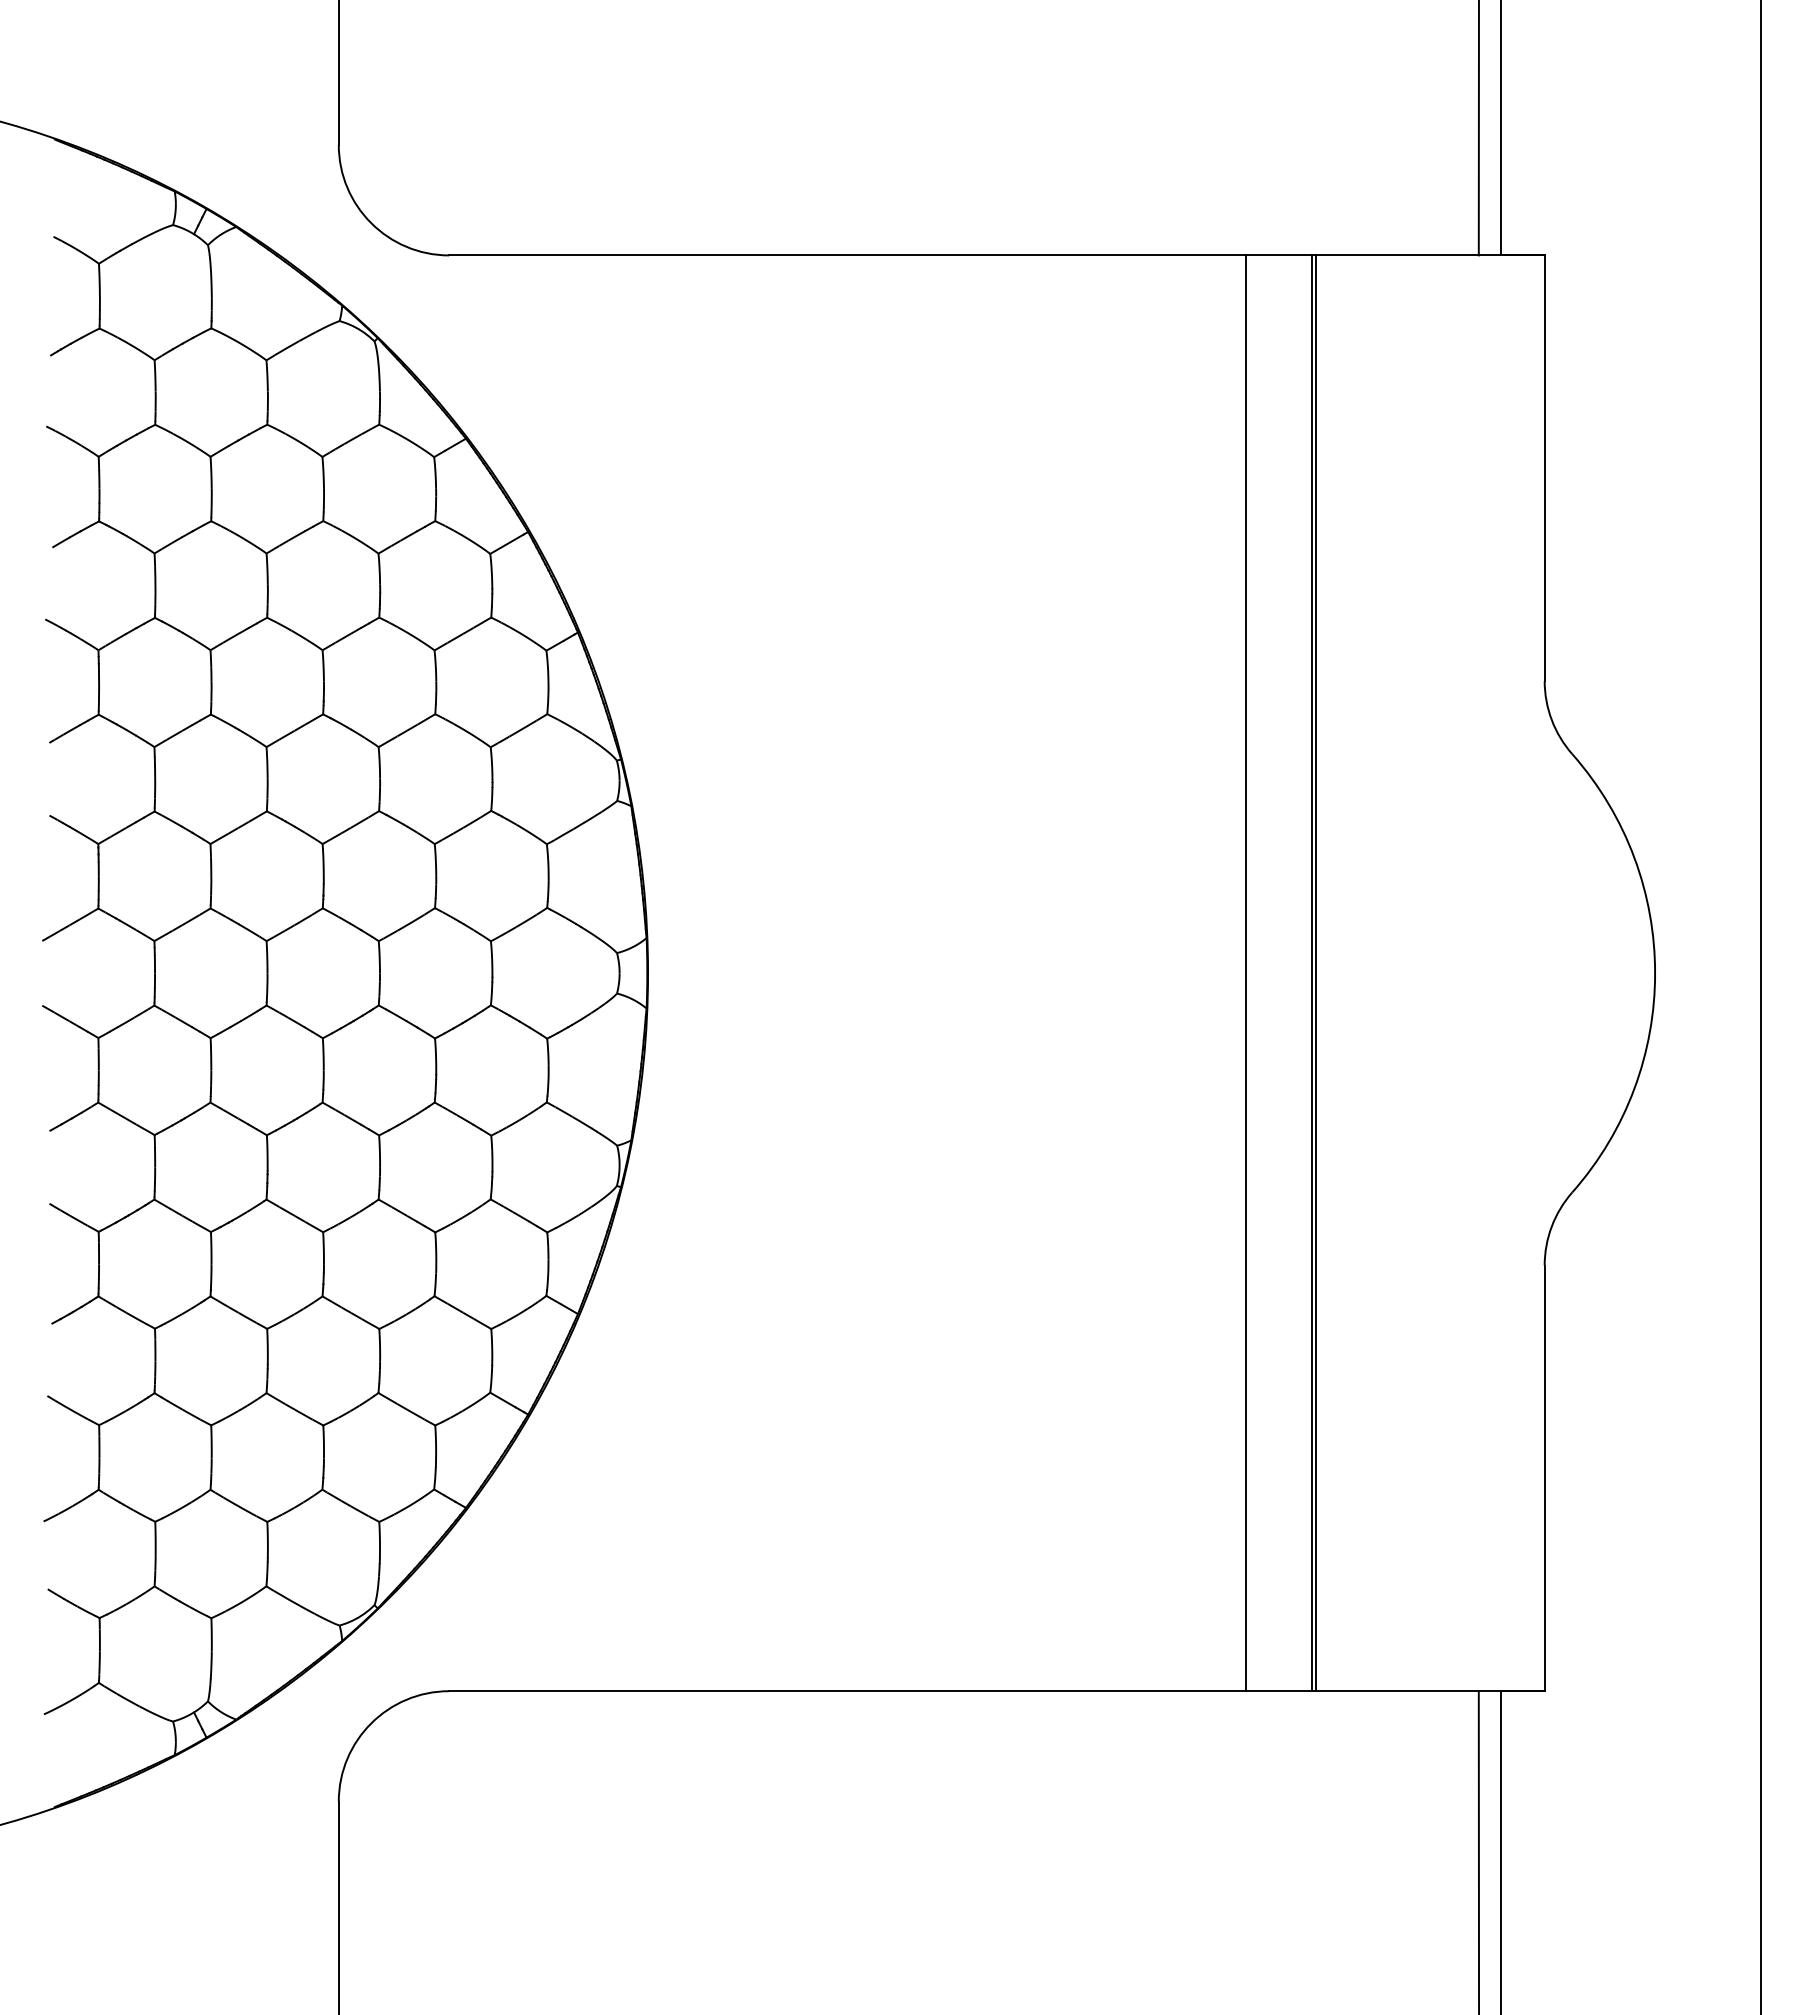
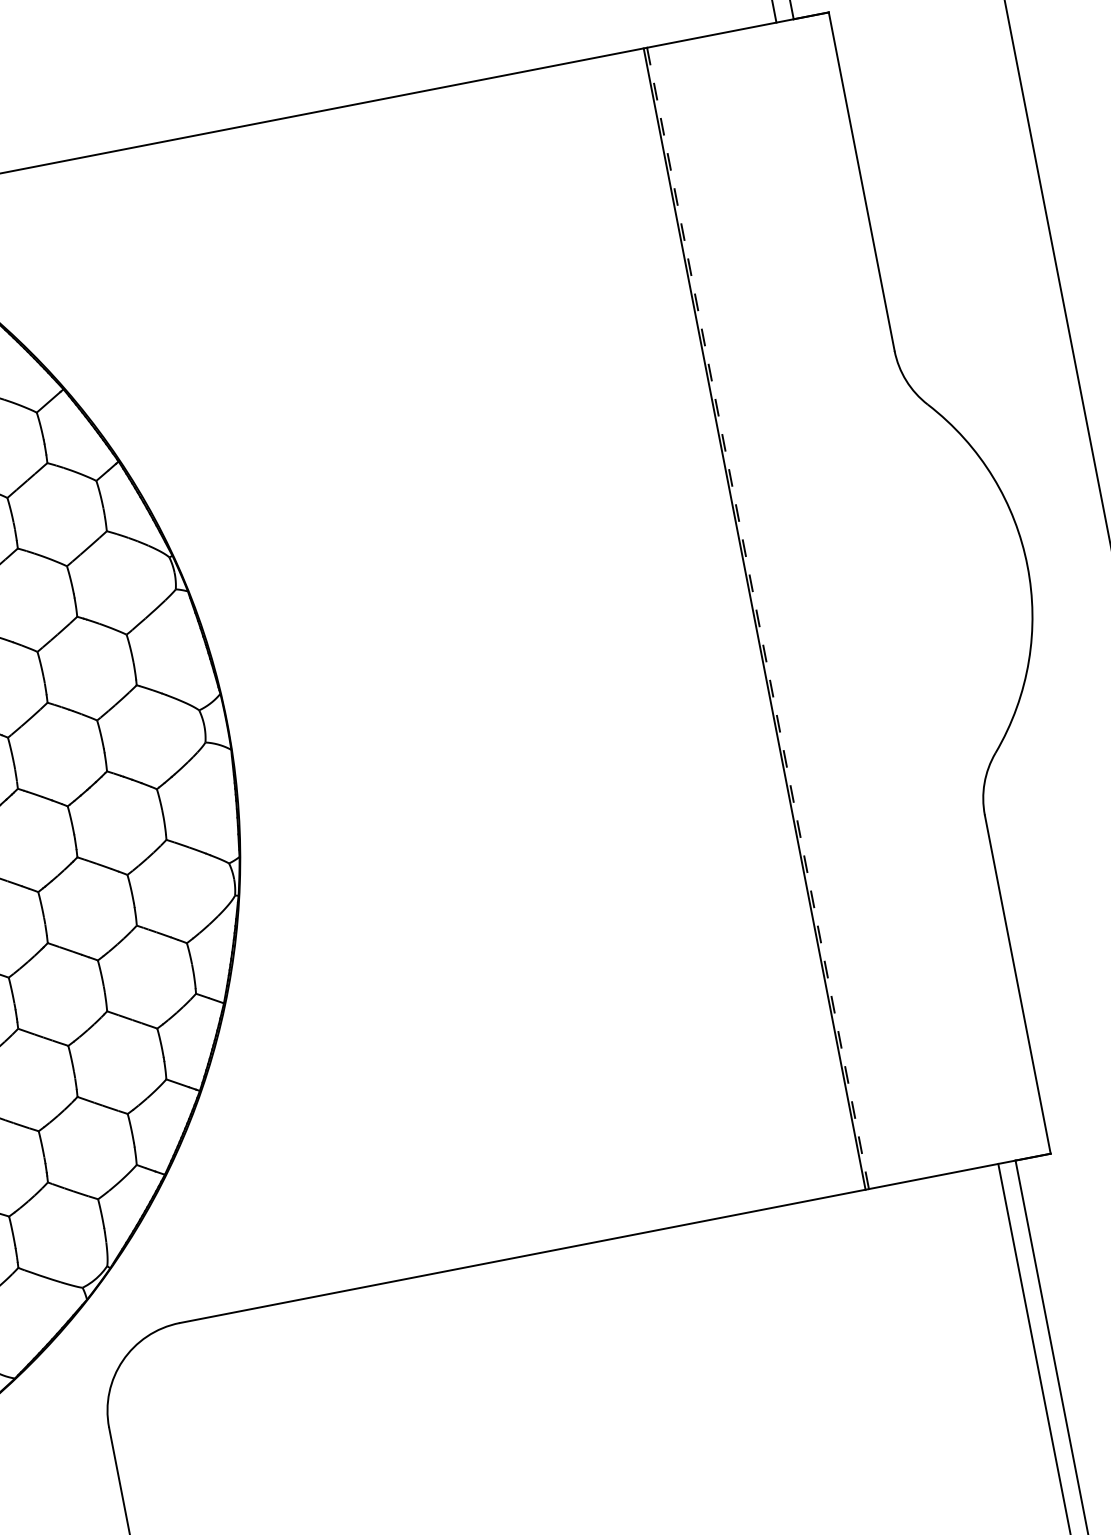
line: (1245, 973) -> (701, 629), removed
line: (1316, 973) -> (758, 618), solid -> dashed

